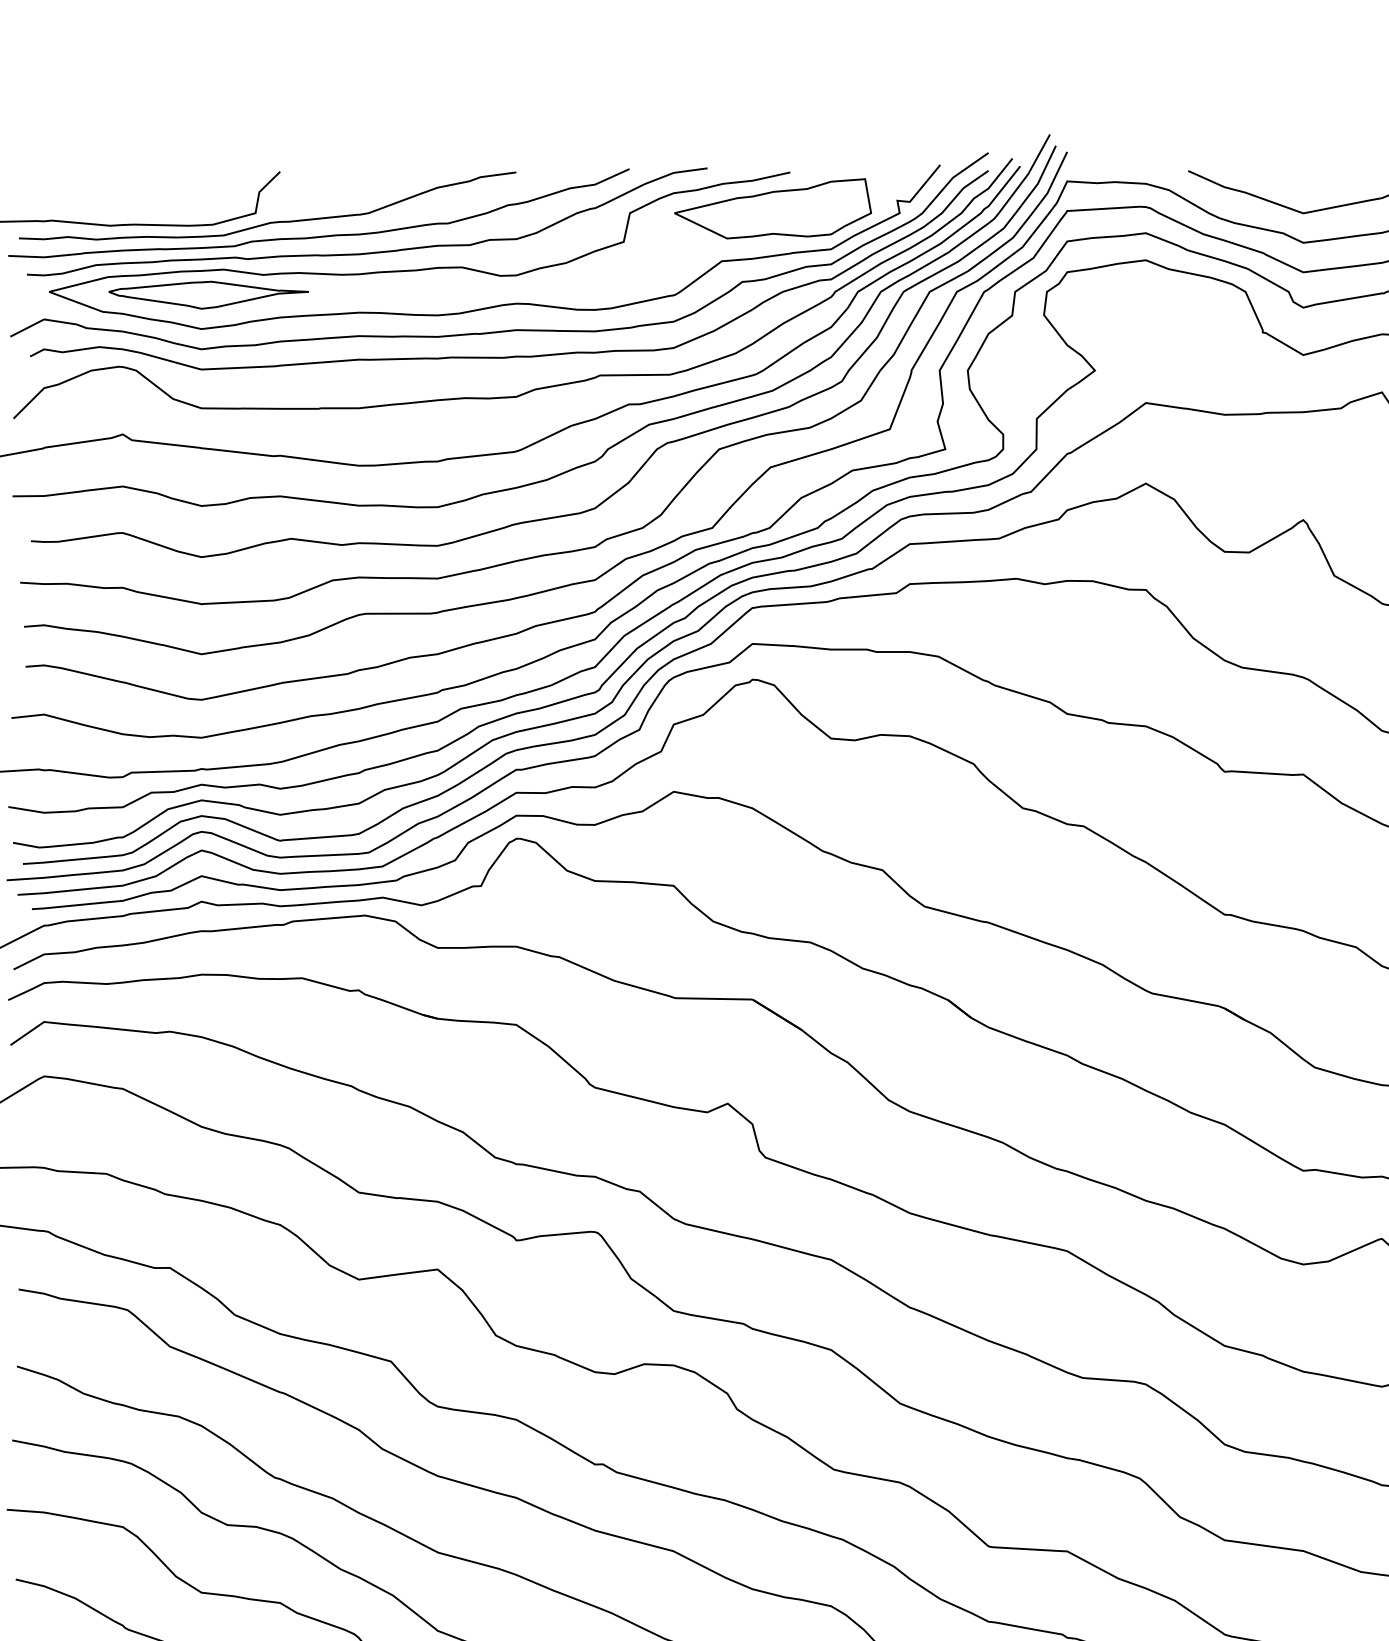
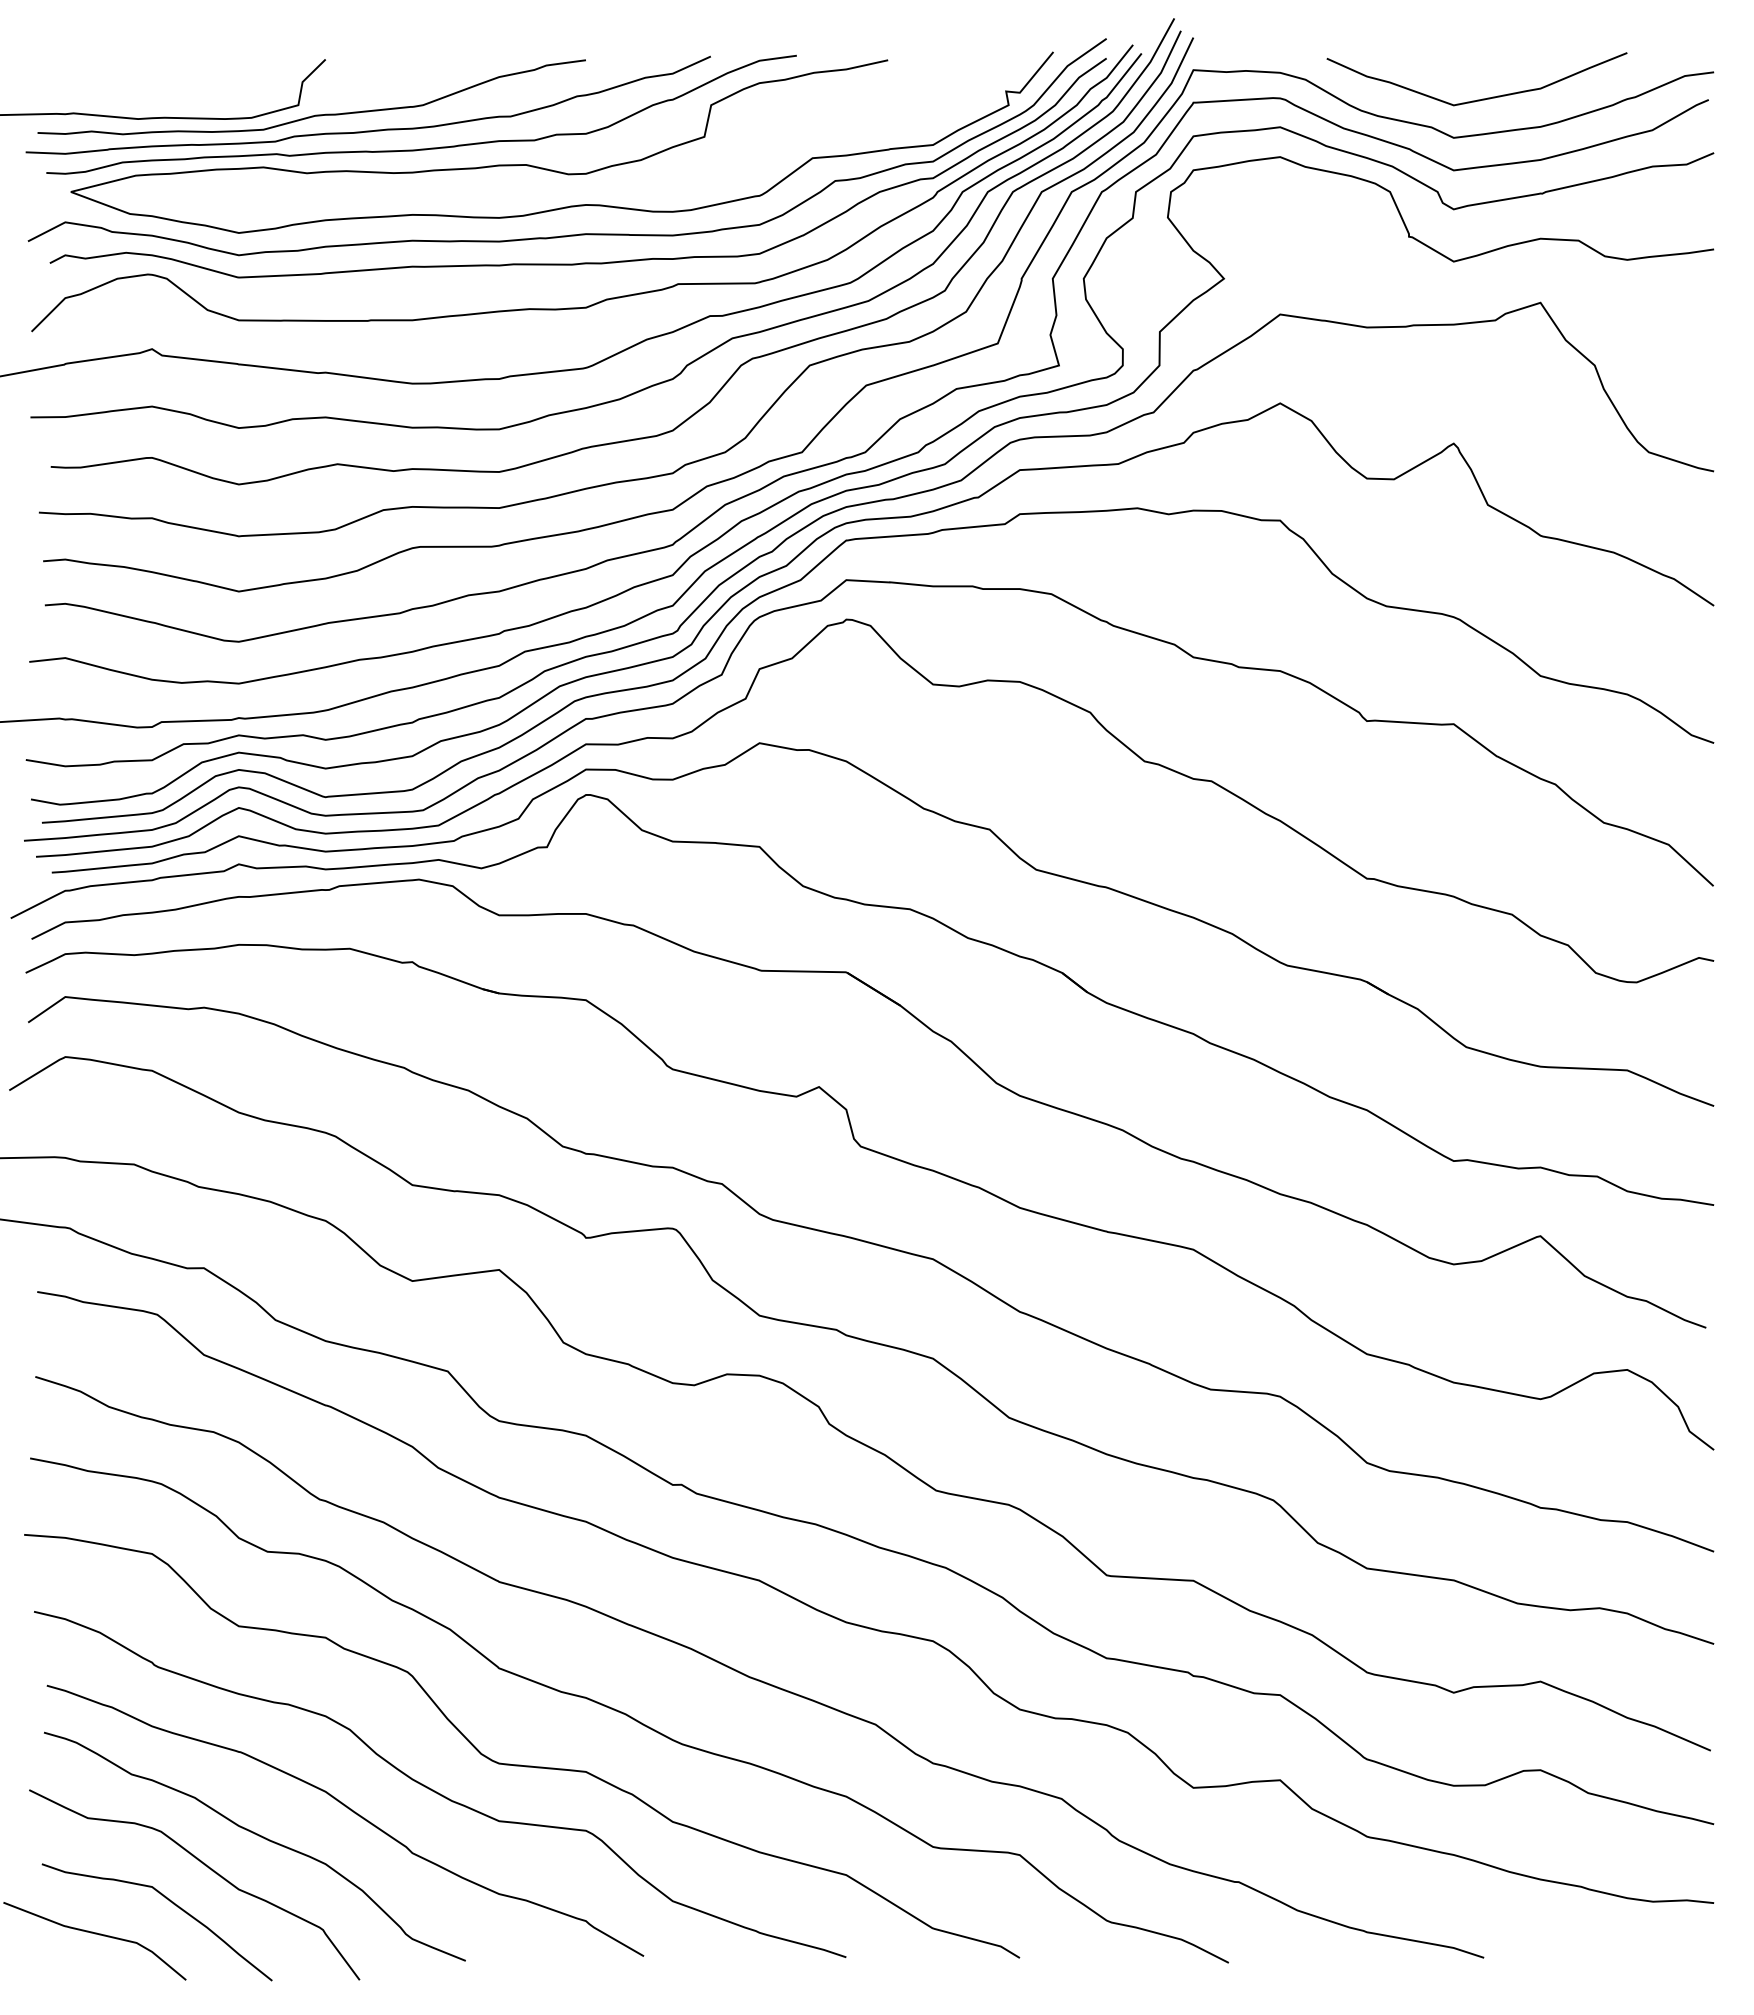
part: (773, 208) -> (869, 99), removed
part: (208, 295) -> (246, 195), removed

